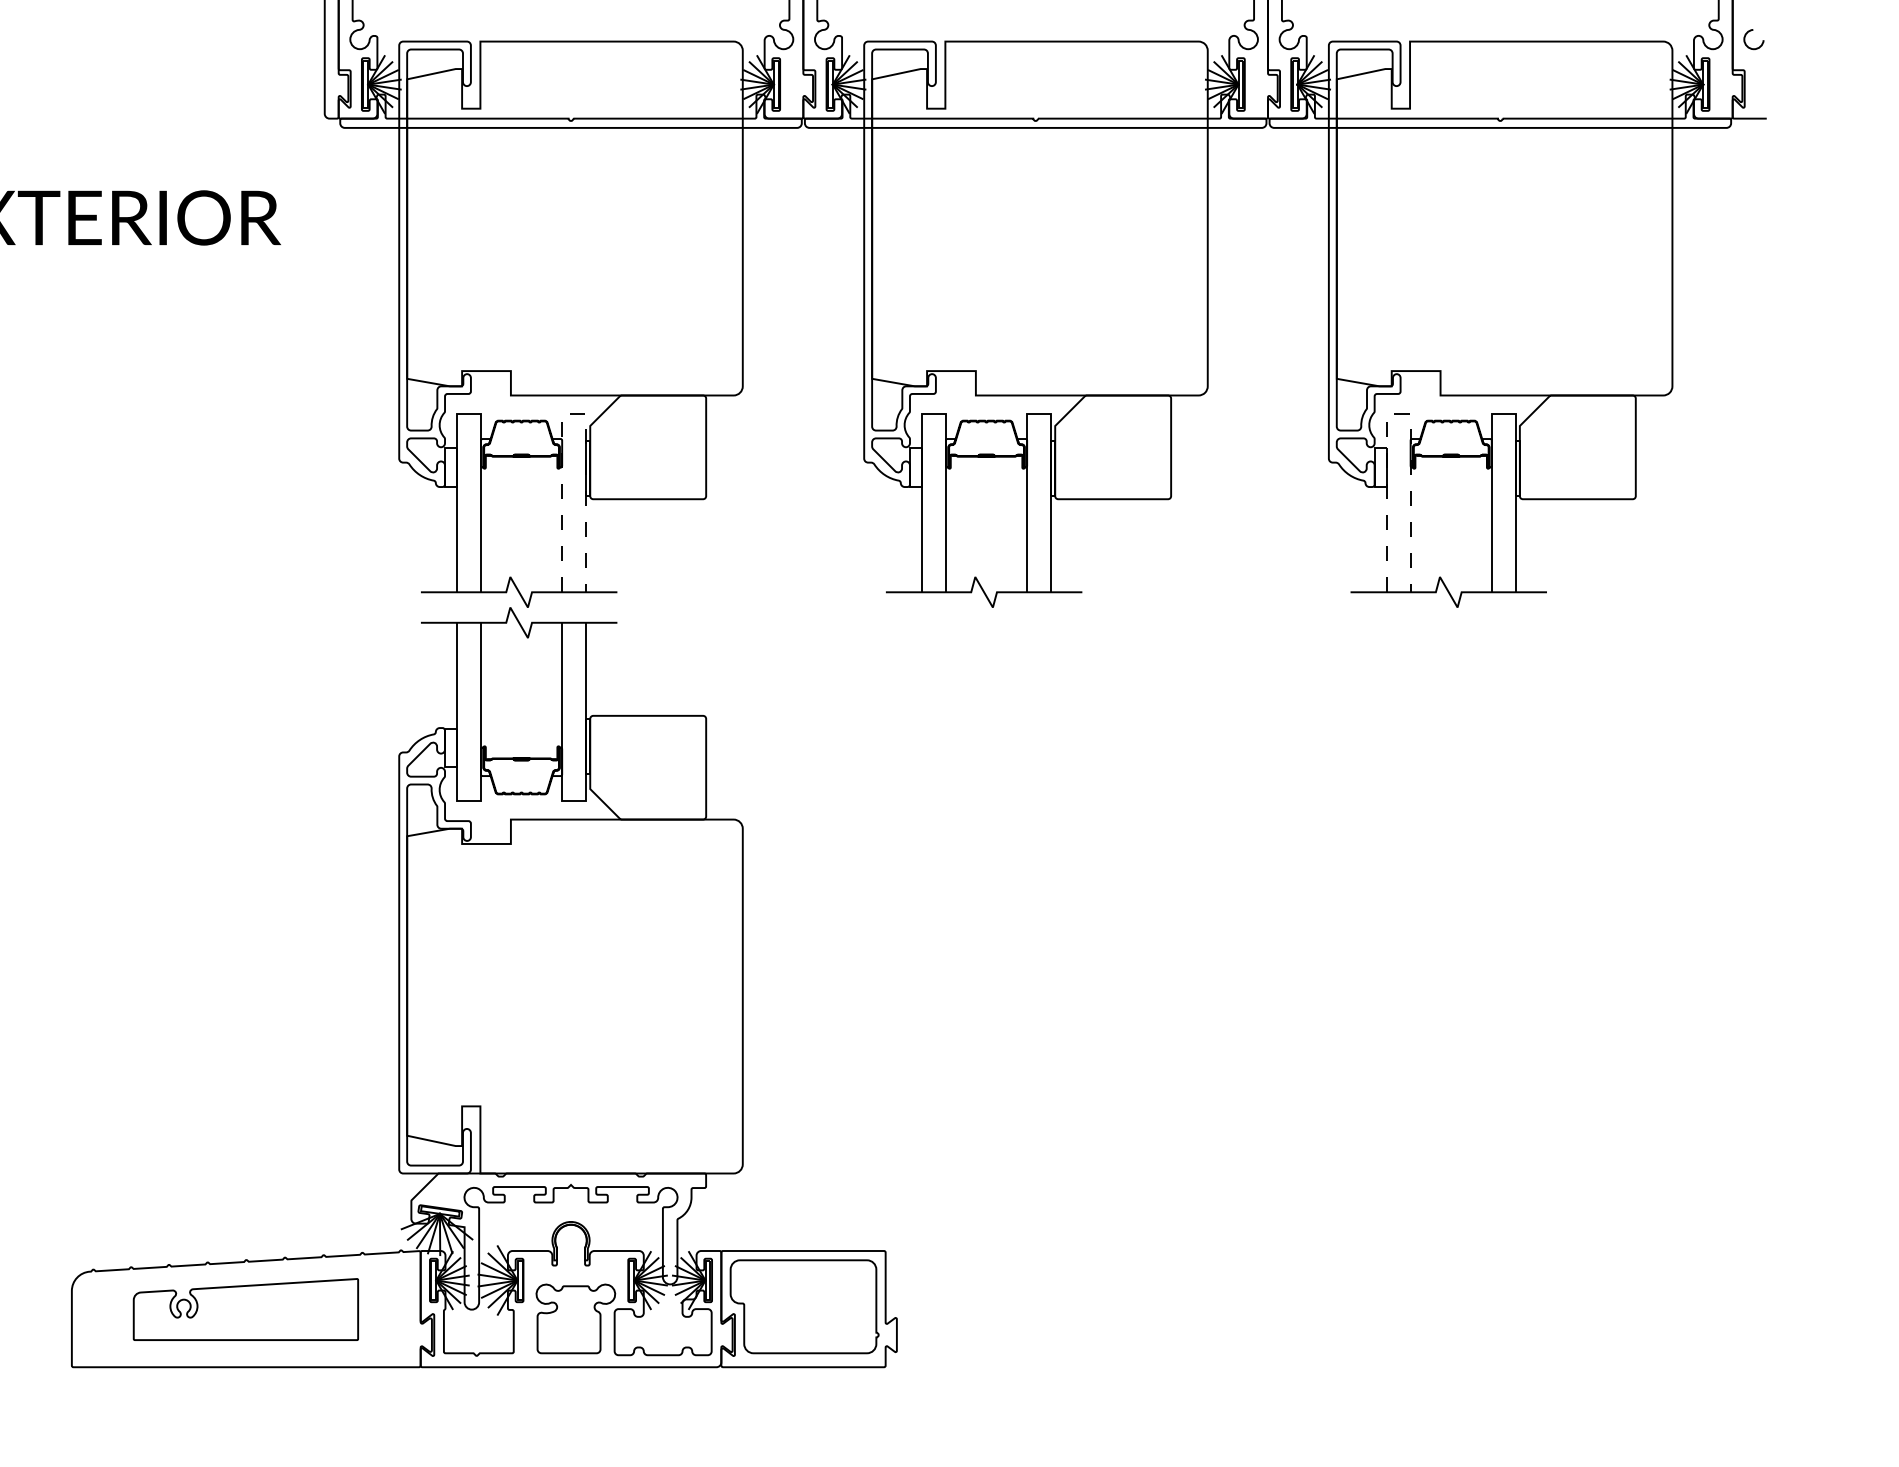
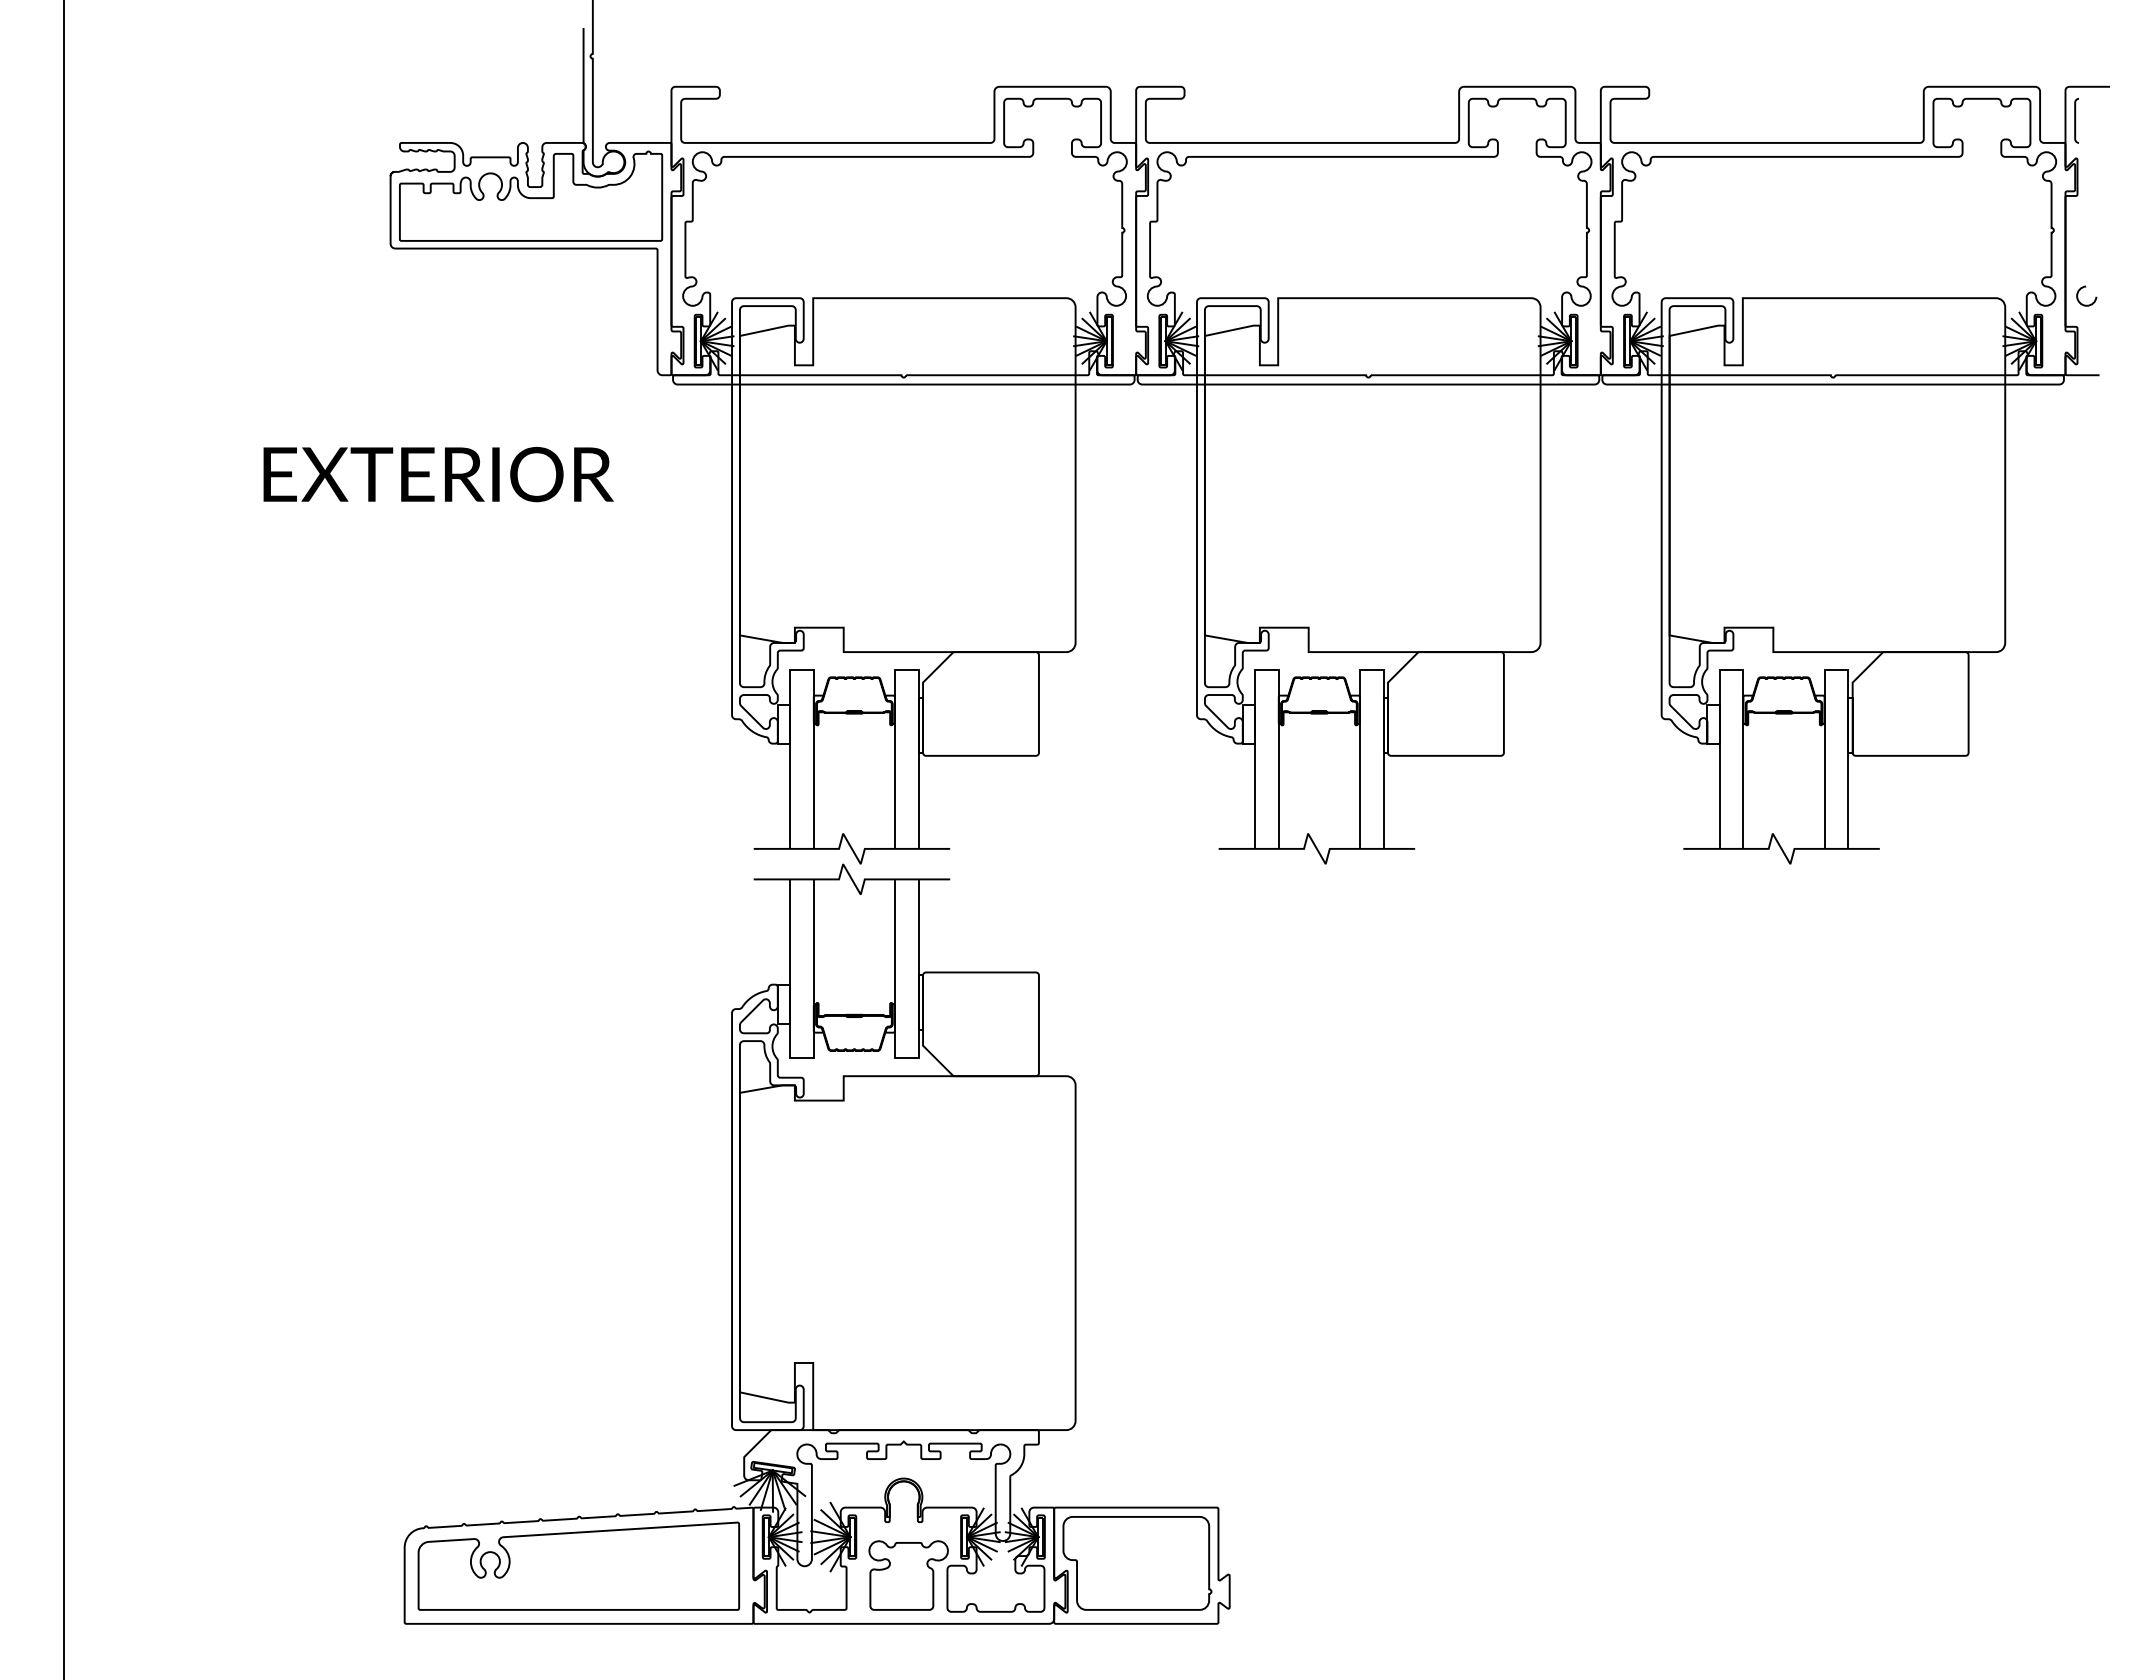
line: (573, 413) -> (906, 670), dashed -> solid
line: (1398, 413) -> (1731, 670), dashed -> solid
part: (245, 1308) -> (578, 1565), size x1.43

